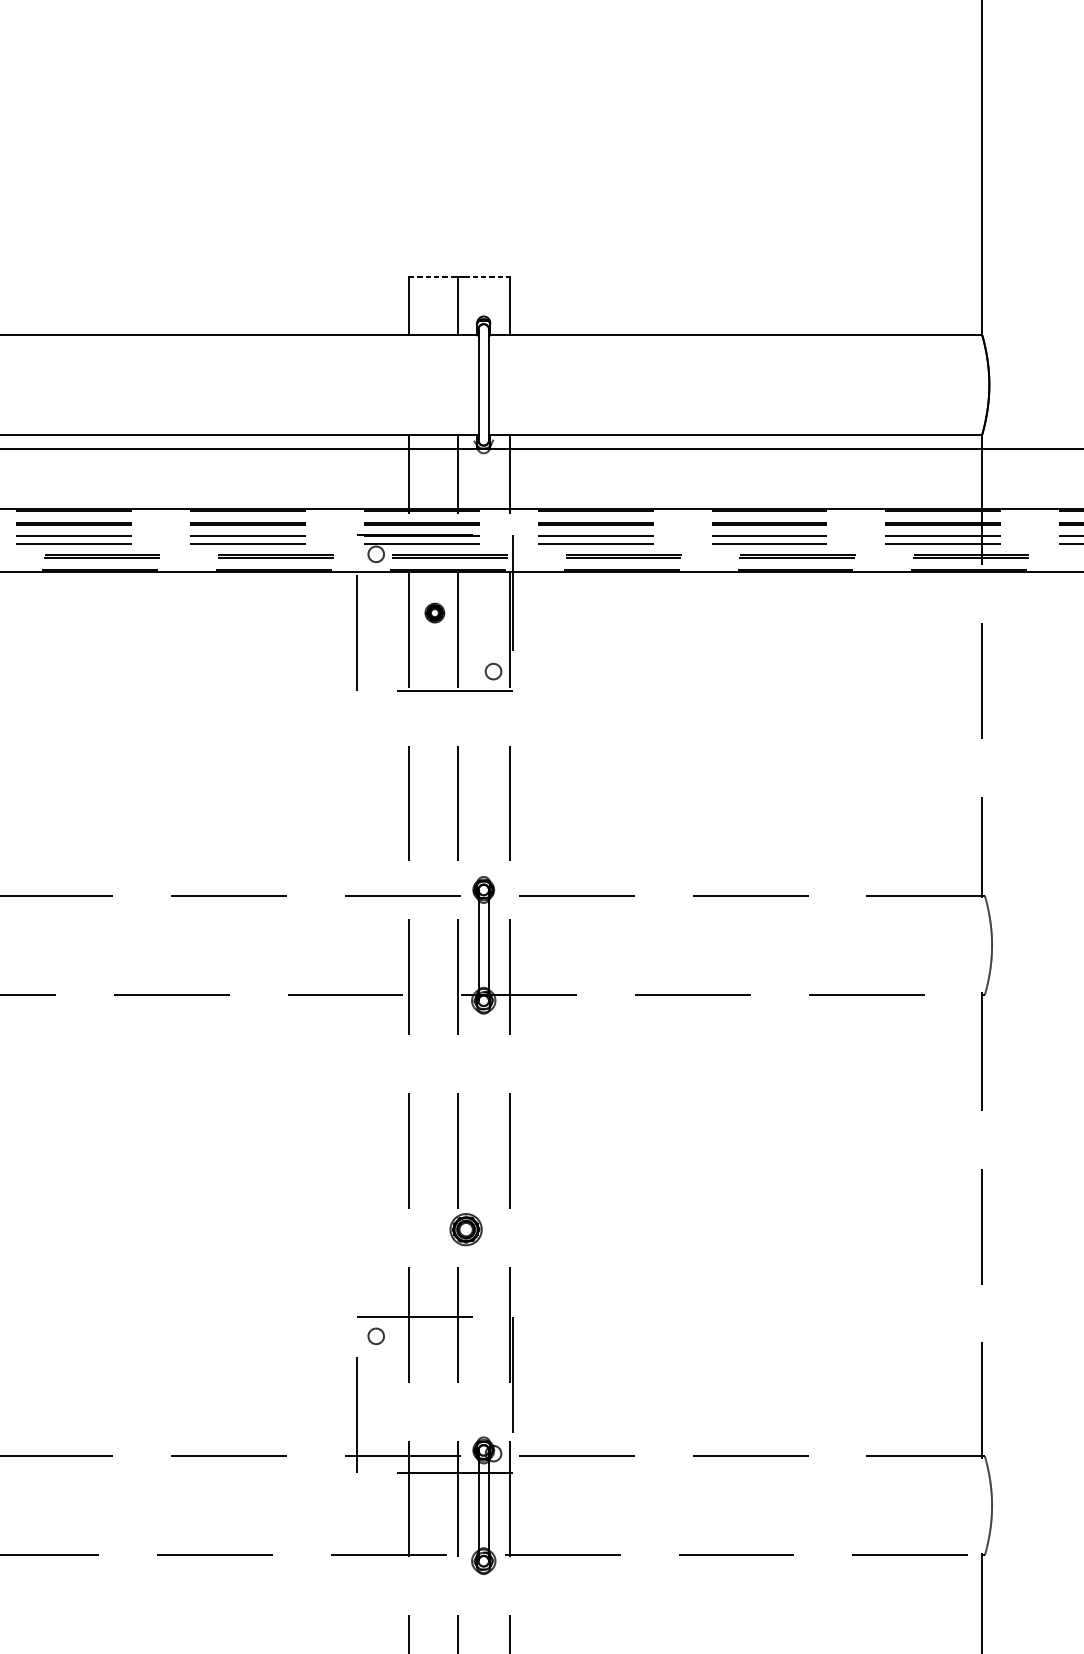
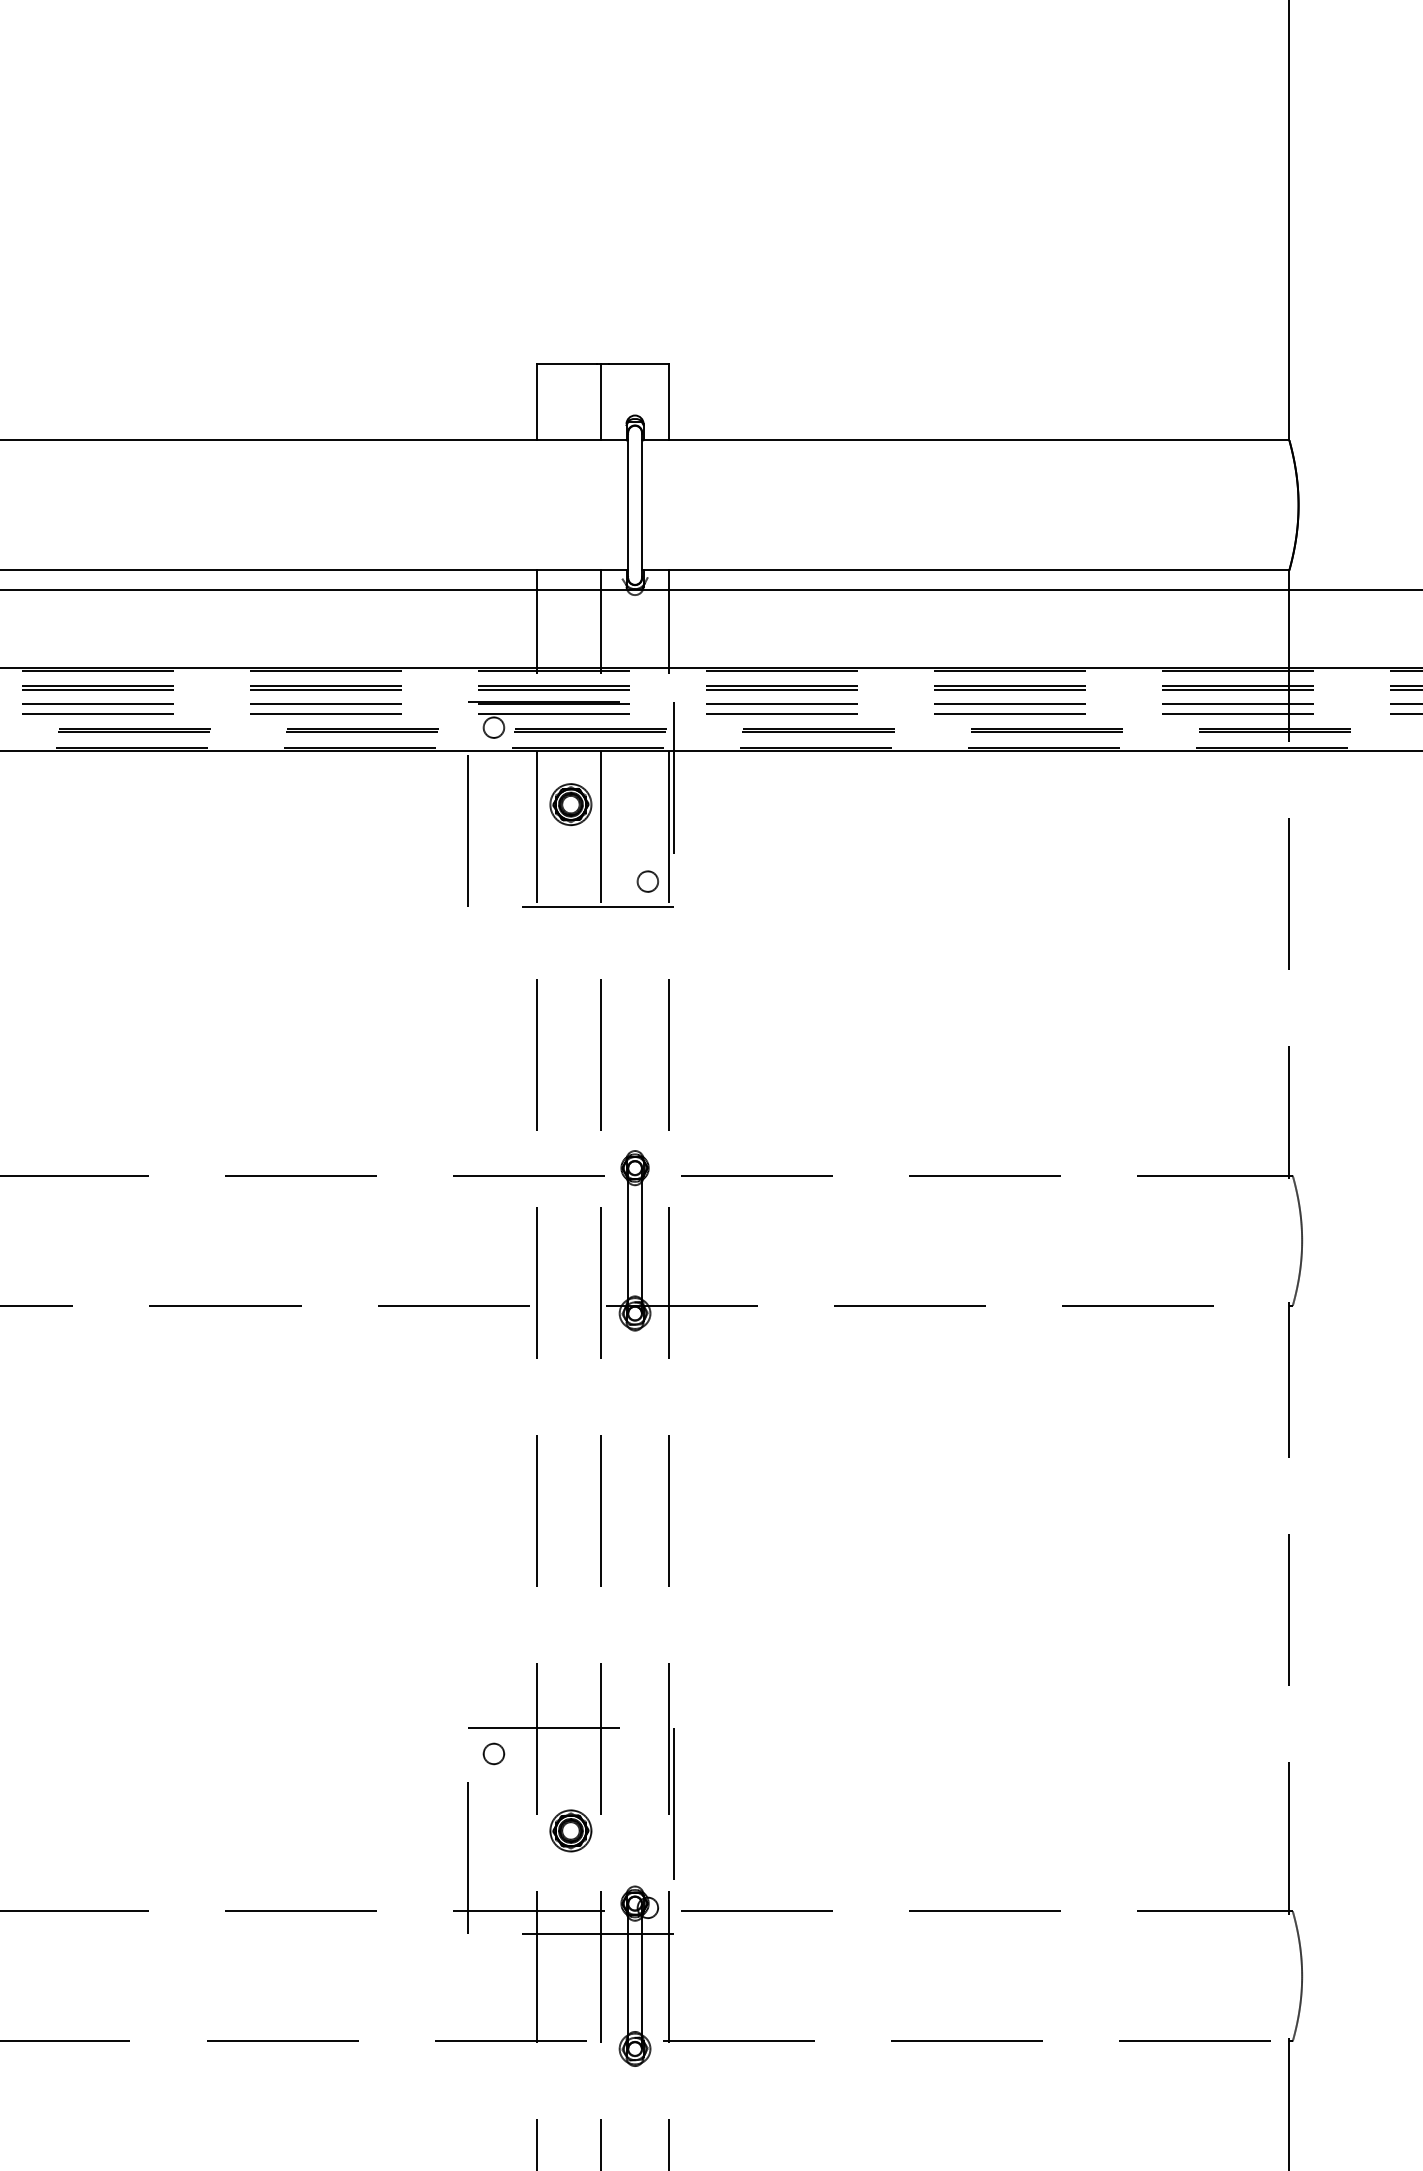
line: (431, 277) -> (566, 364), dashed -> solid
line: (487, 277) -> (639, 364), dashed -> solid
part: (434, 612) -> (570, 804), size x1.67
part: (465, 1229) -> (570, 1830), moved

